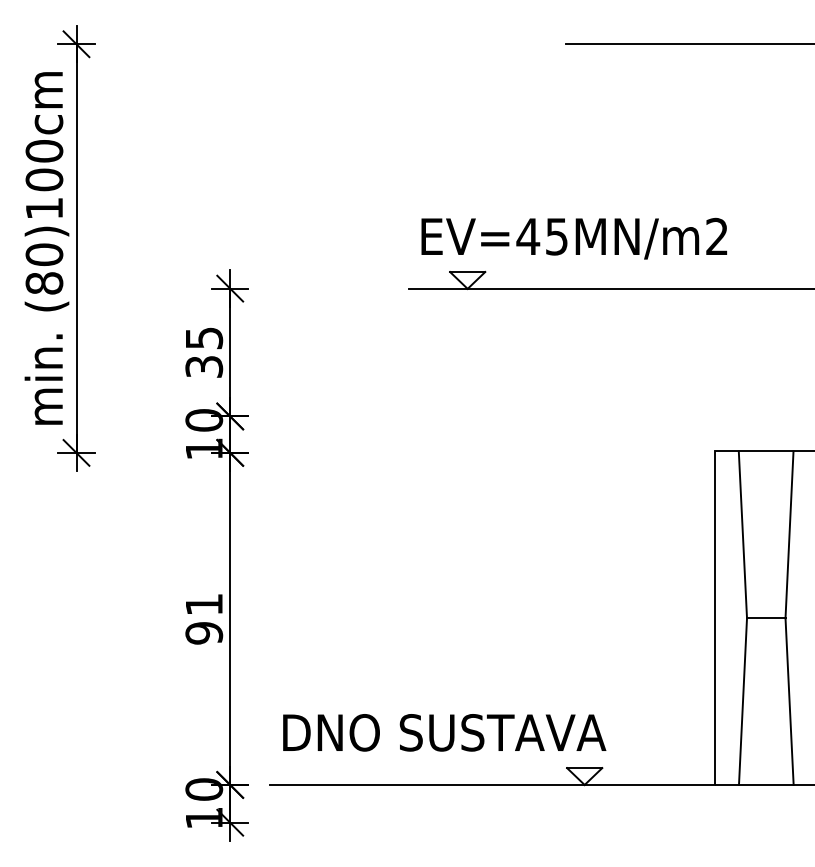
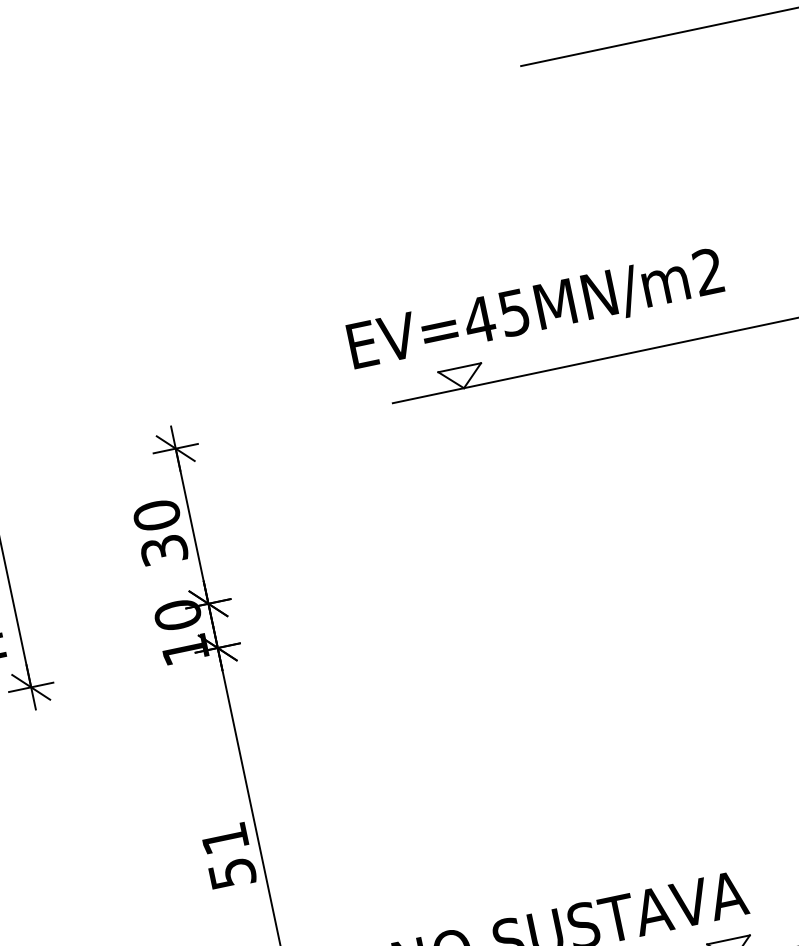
text: (574, 238) -> (536, 310), moved
text: (204, 338) -> (157, 515), 35 -> 30
text: (203, 633) -> (231, 874), 91 -> 51

